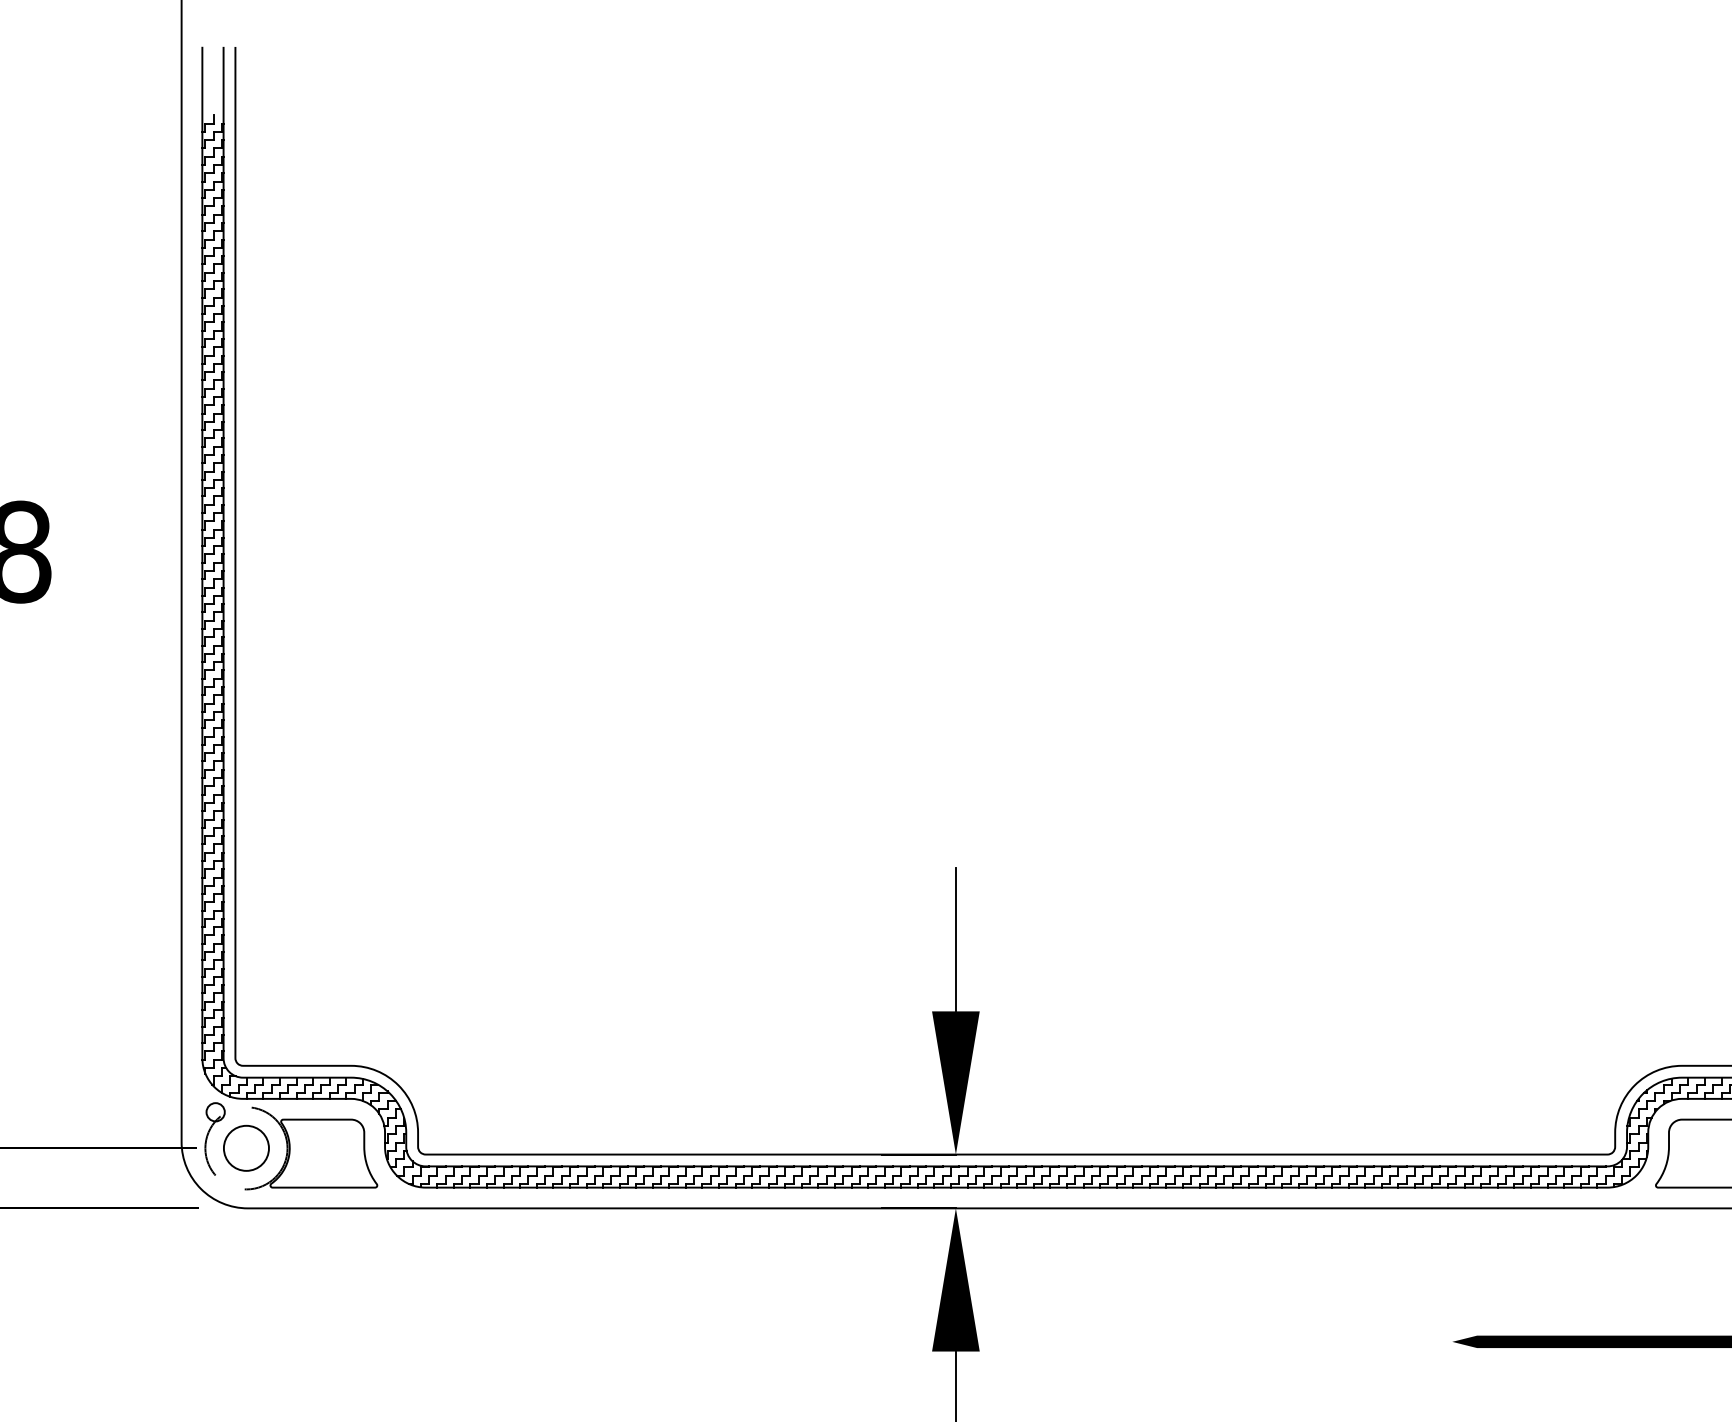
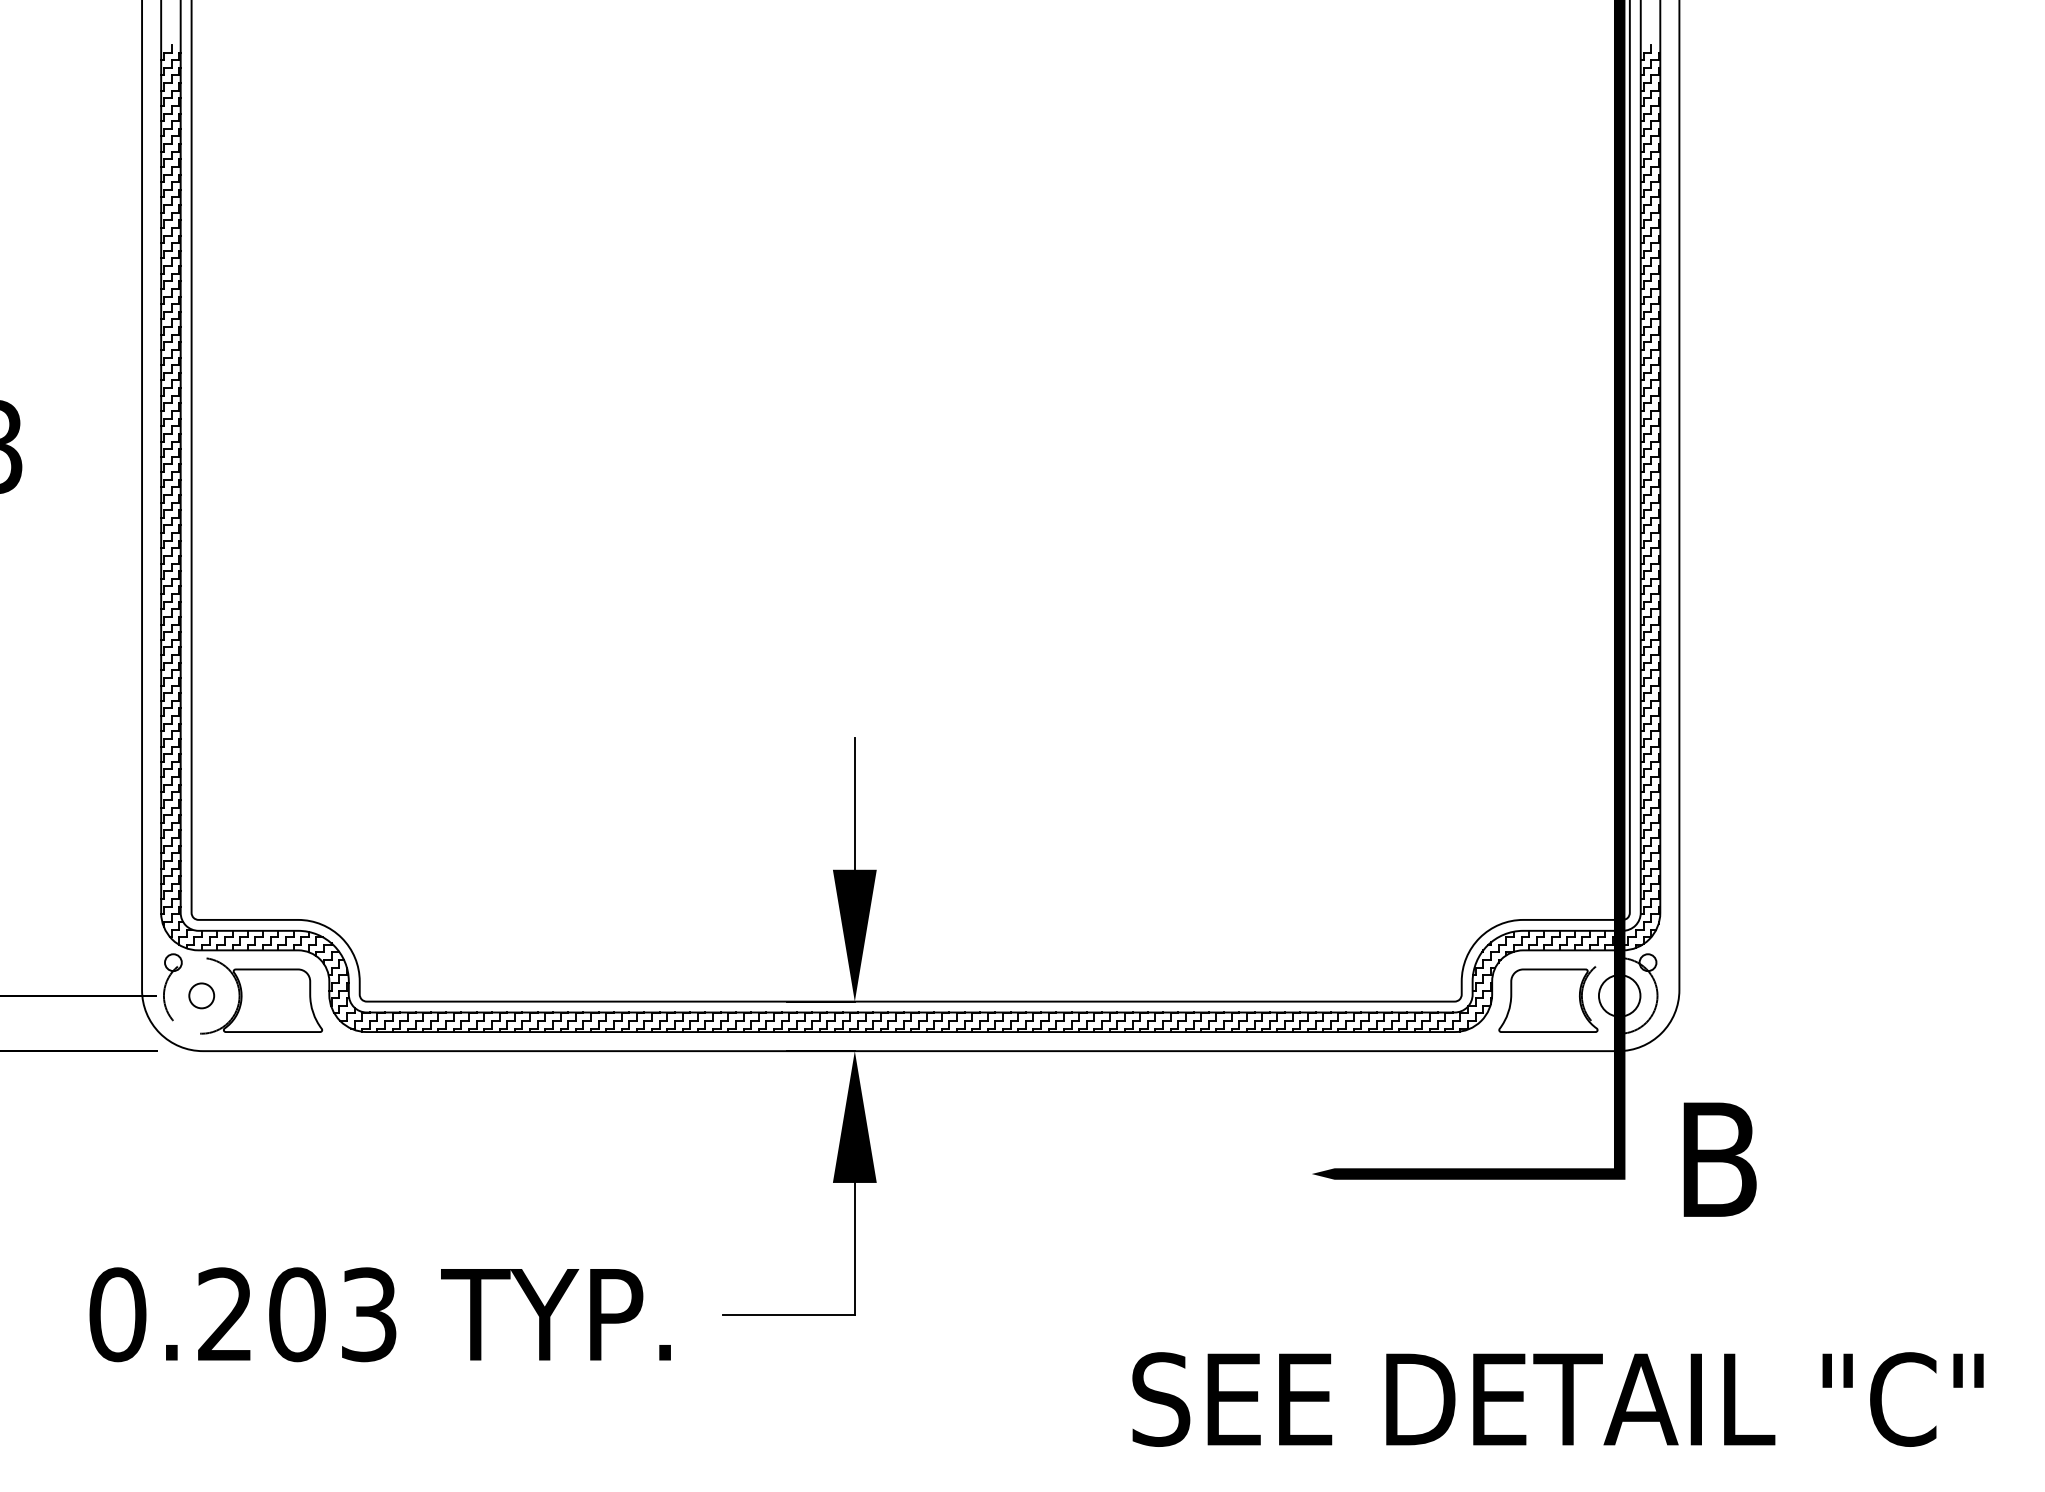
circle: (246, 1147) -> (201, 995), size x0.6

